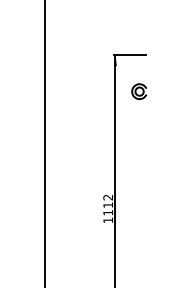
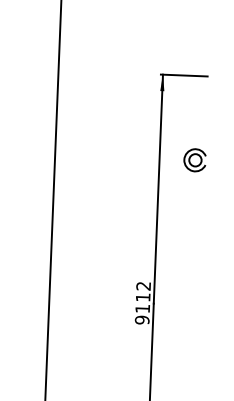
part: (139, 91) -> (195, 160), moved
text: (108, 220) -> (142, 320), 1112 -> 9112

